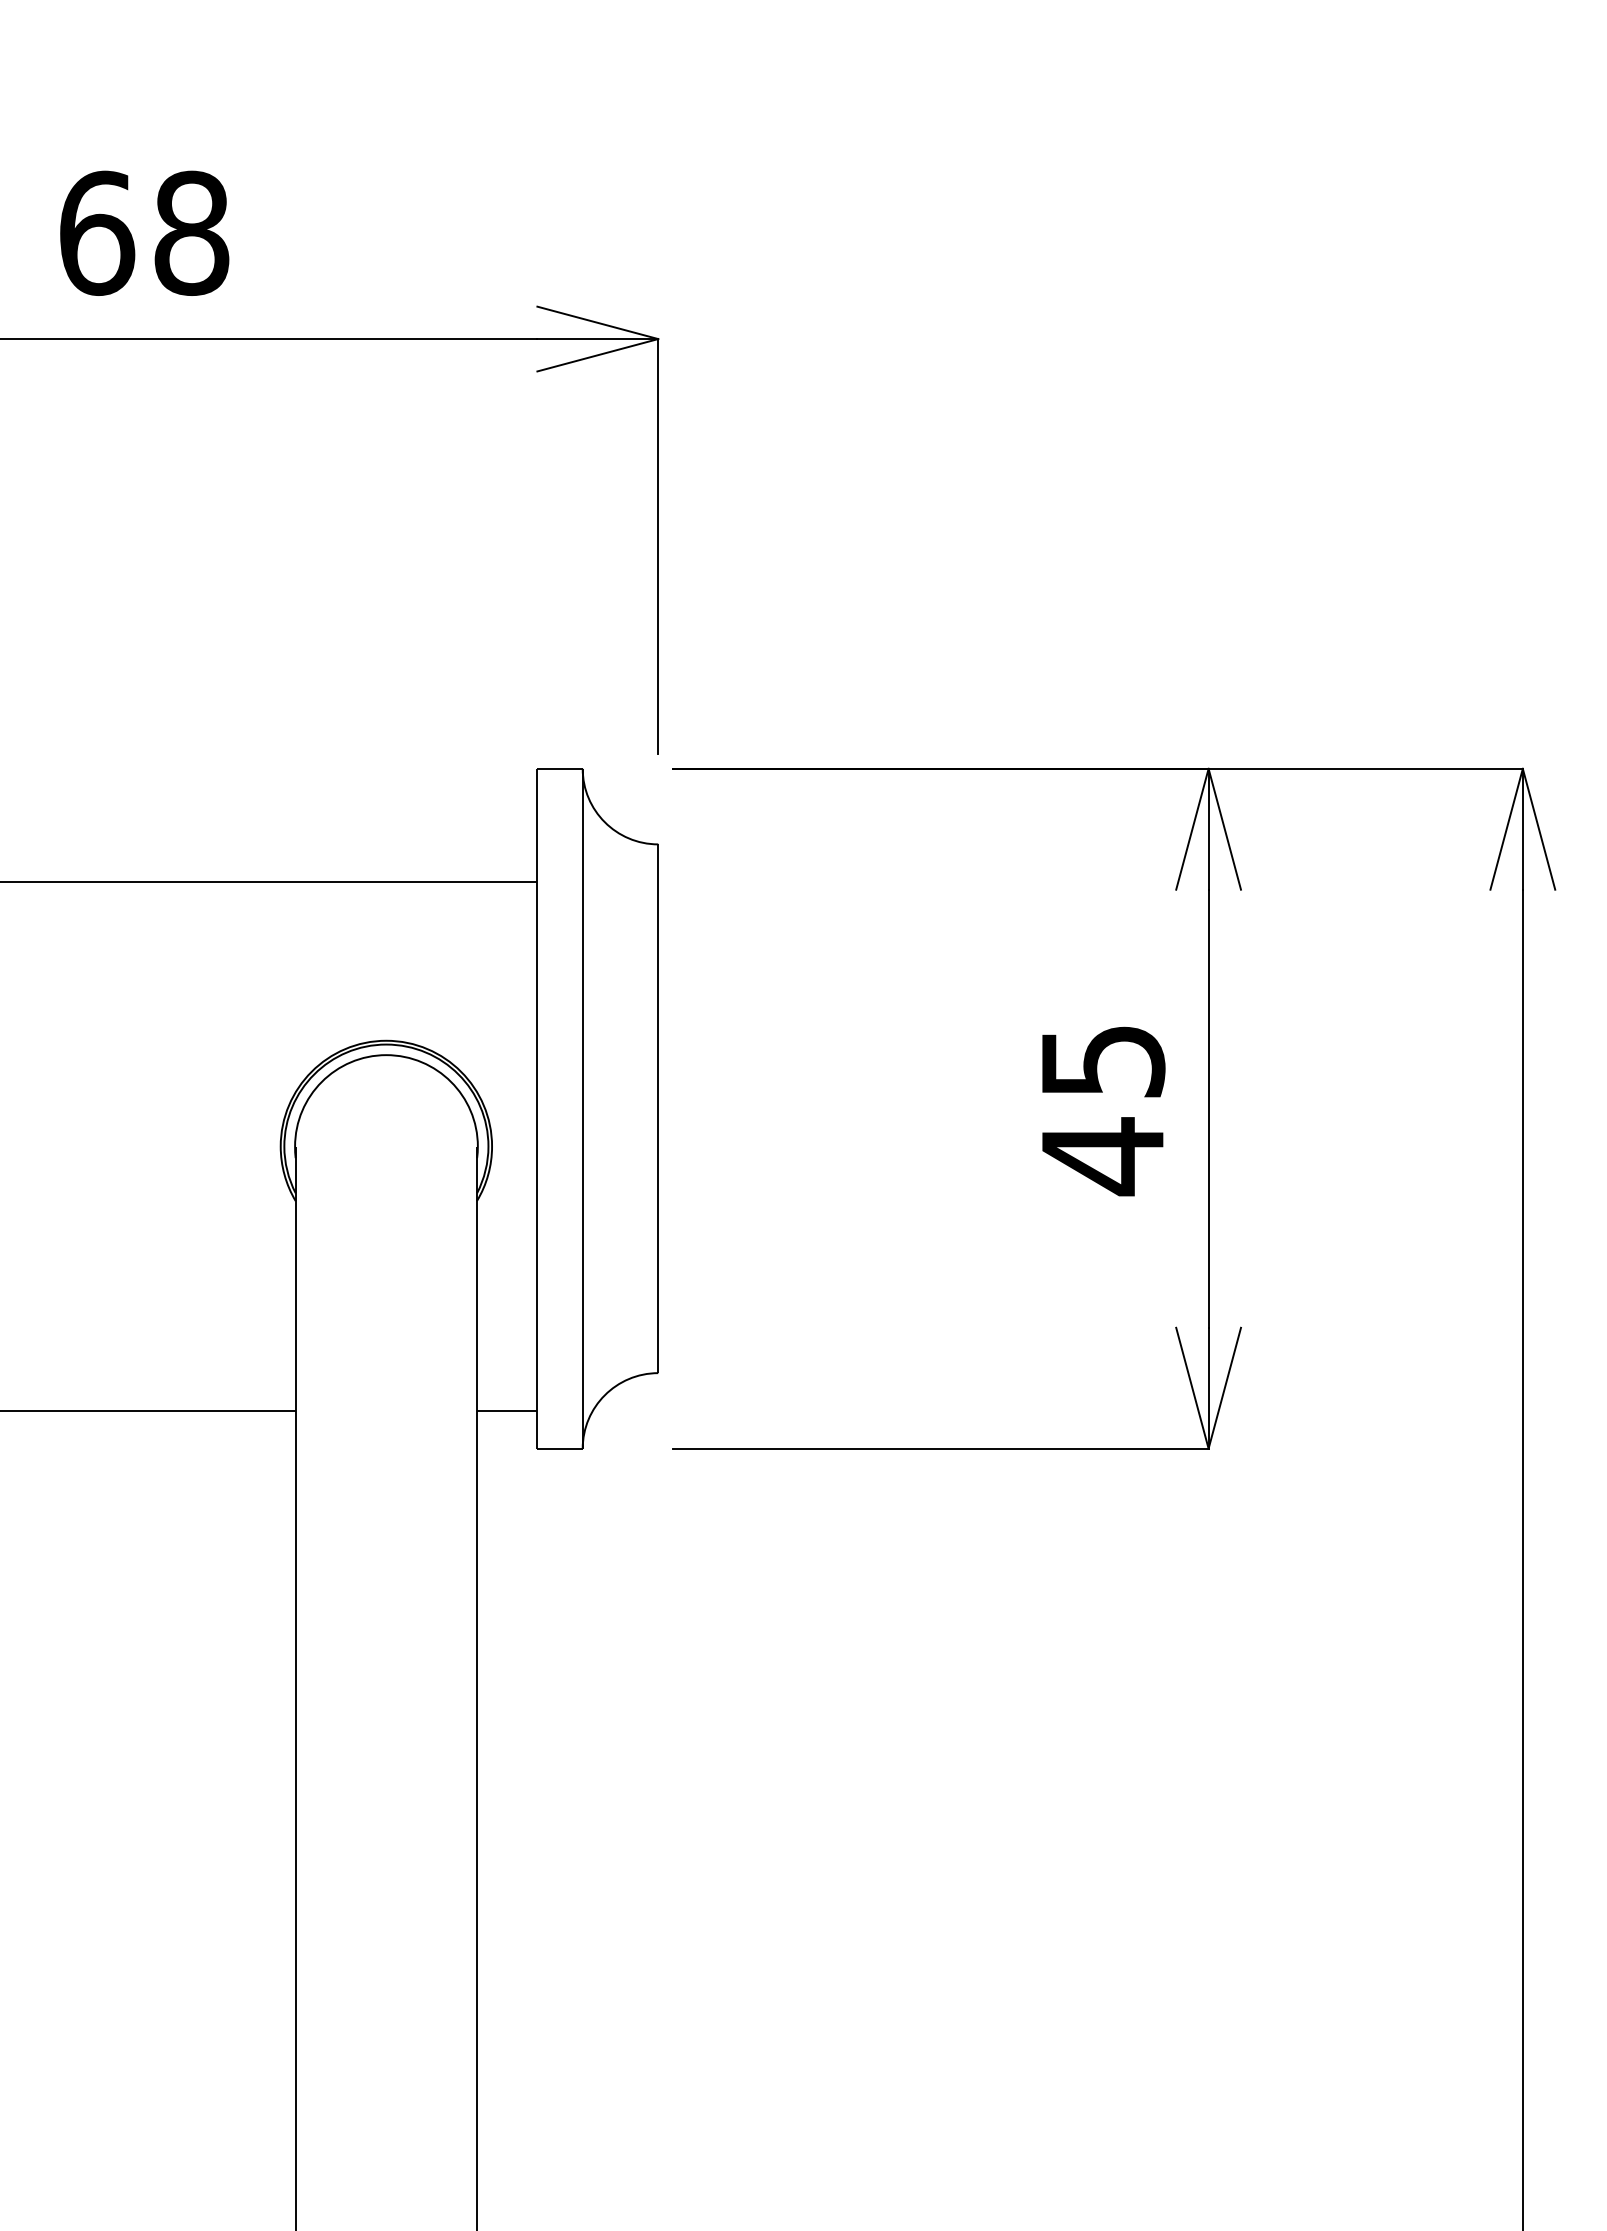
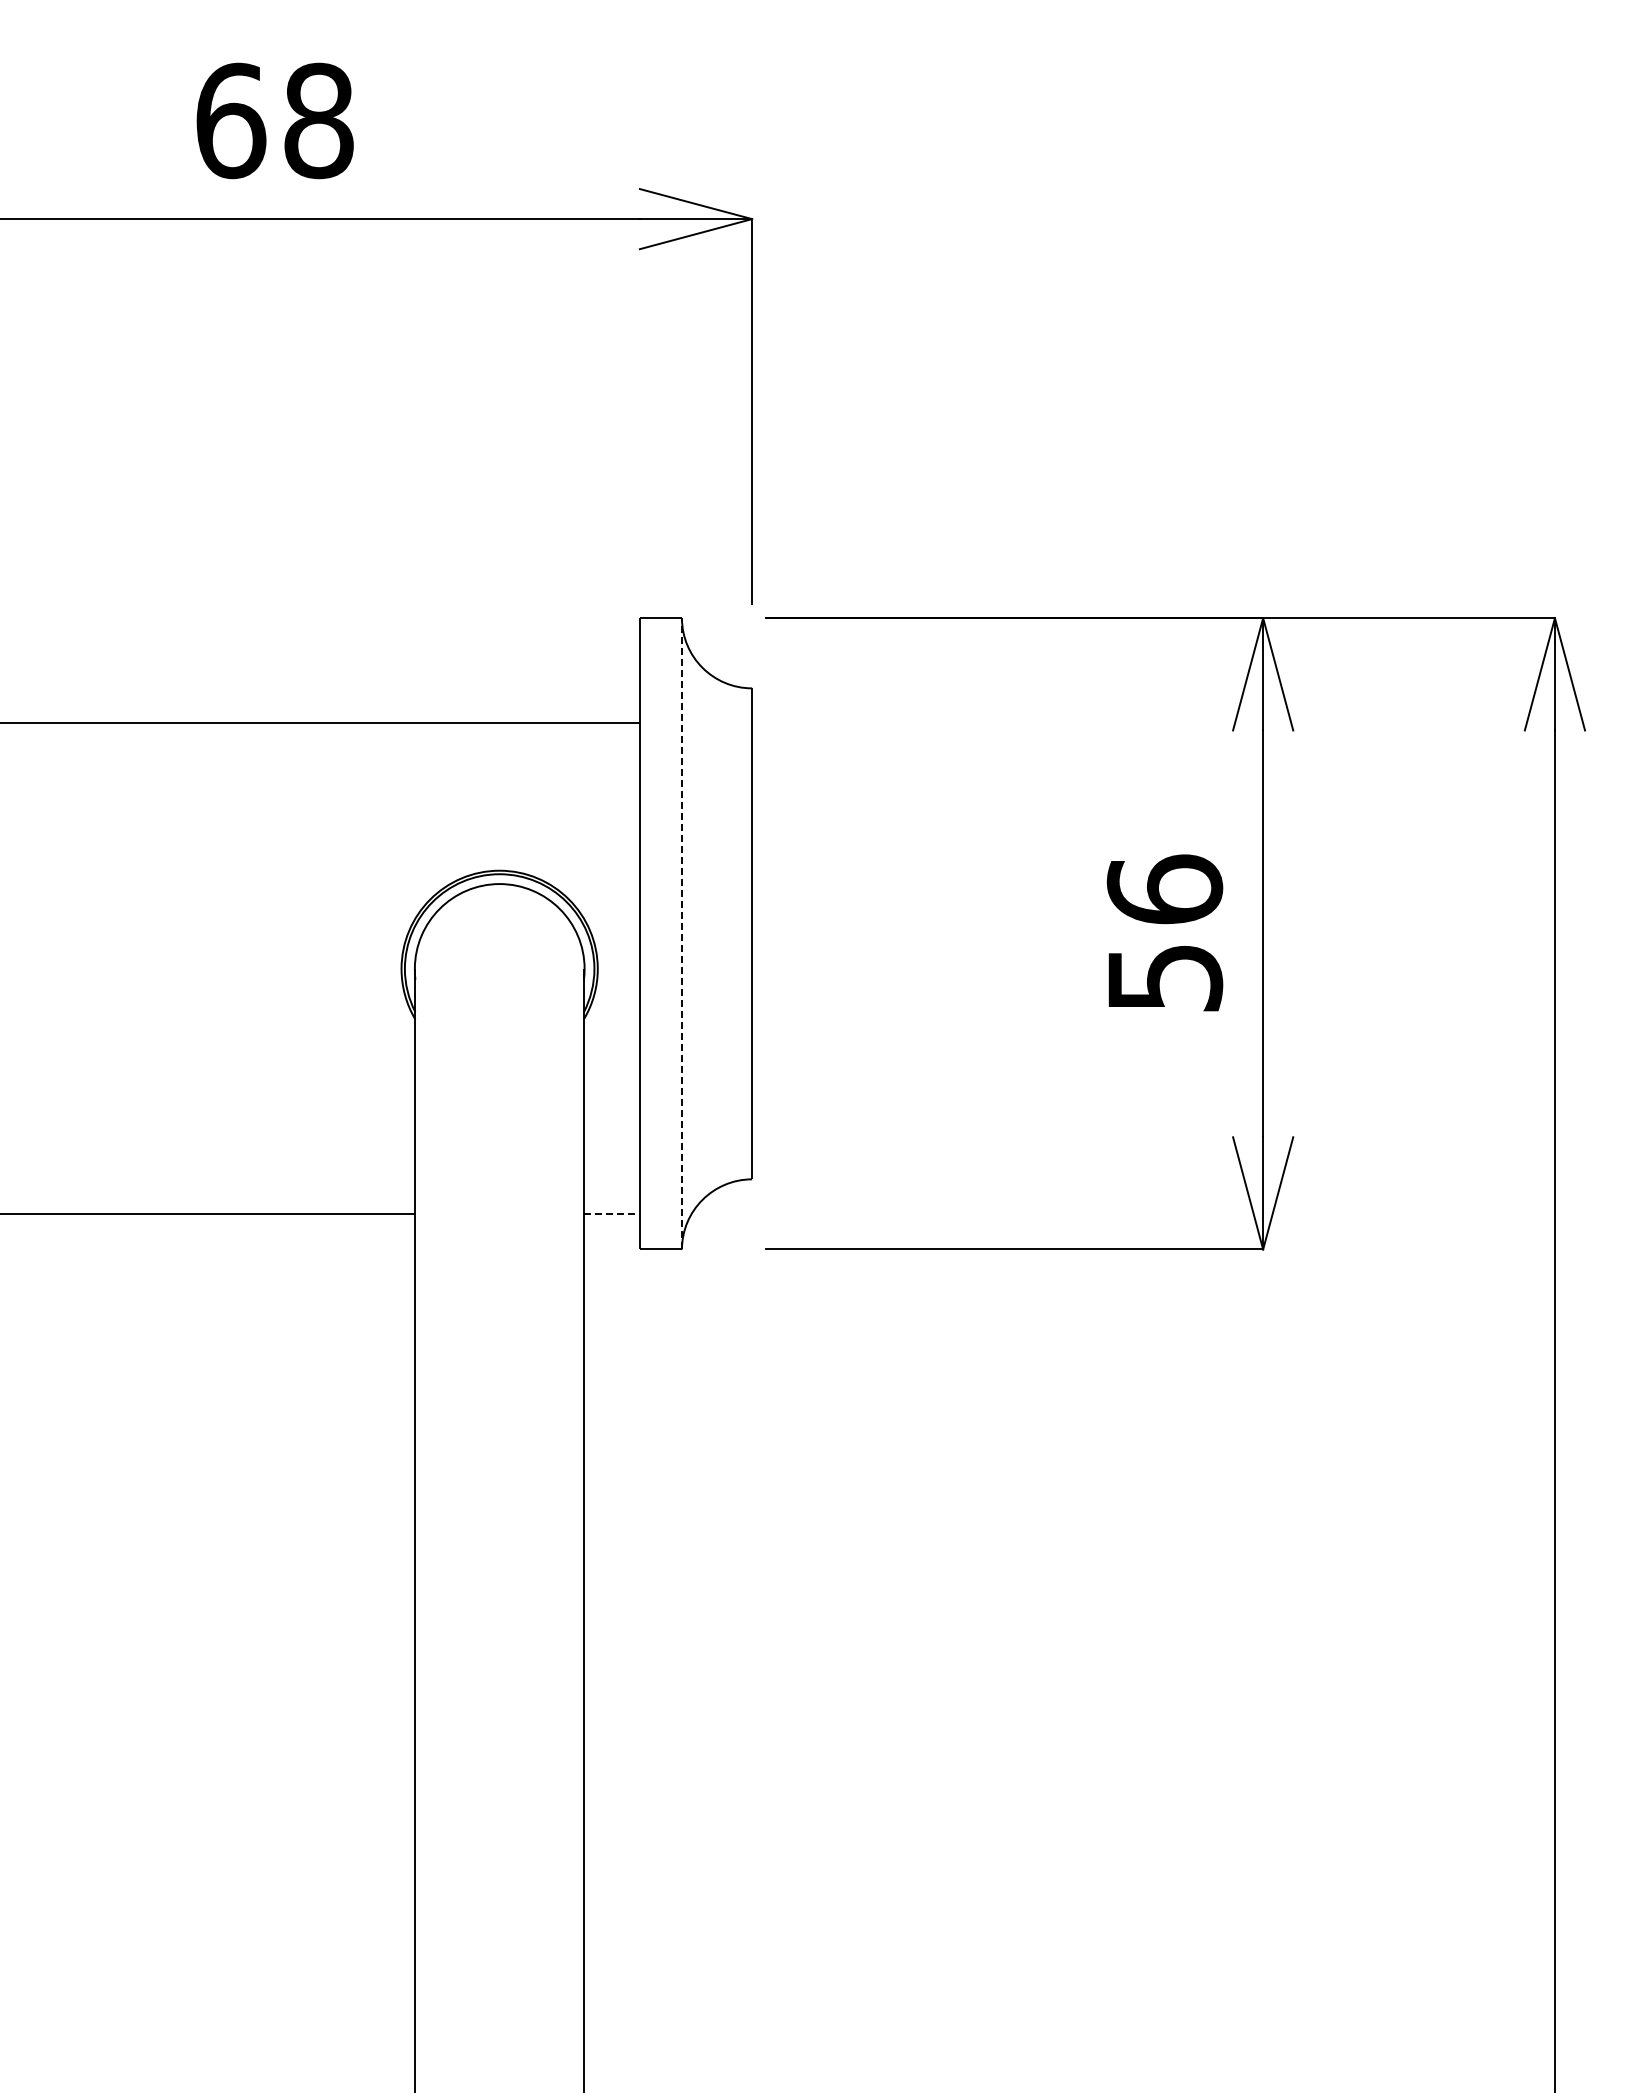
line: (582, 1108) -> (681, 933), solid -> dashed
text: (1102, 1109) -> (1164, 934), 45 -> 56
line: (507, 1410) -> (612, 1214), solid -> dashed

